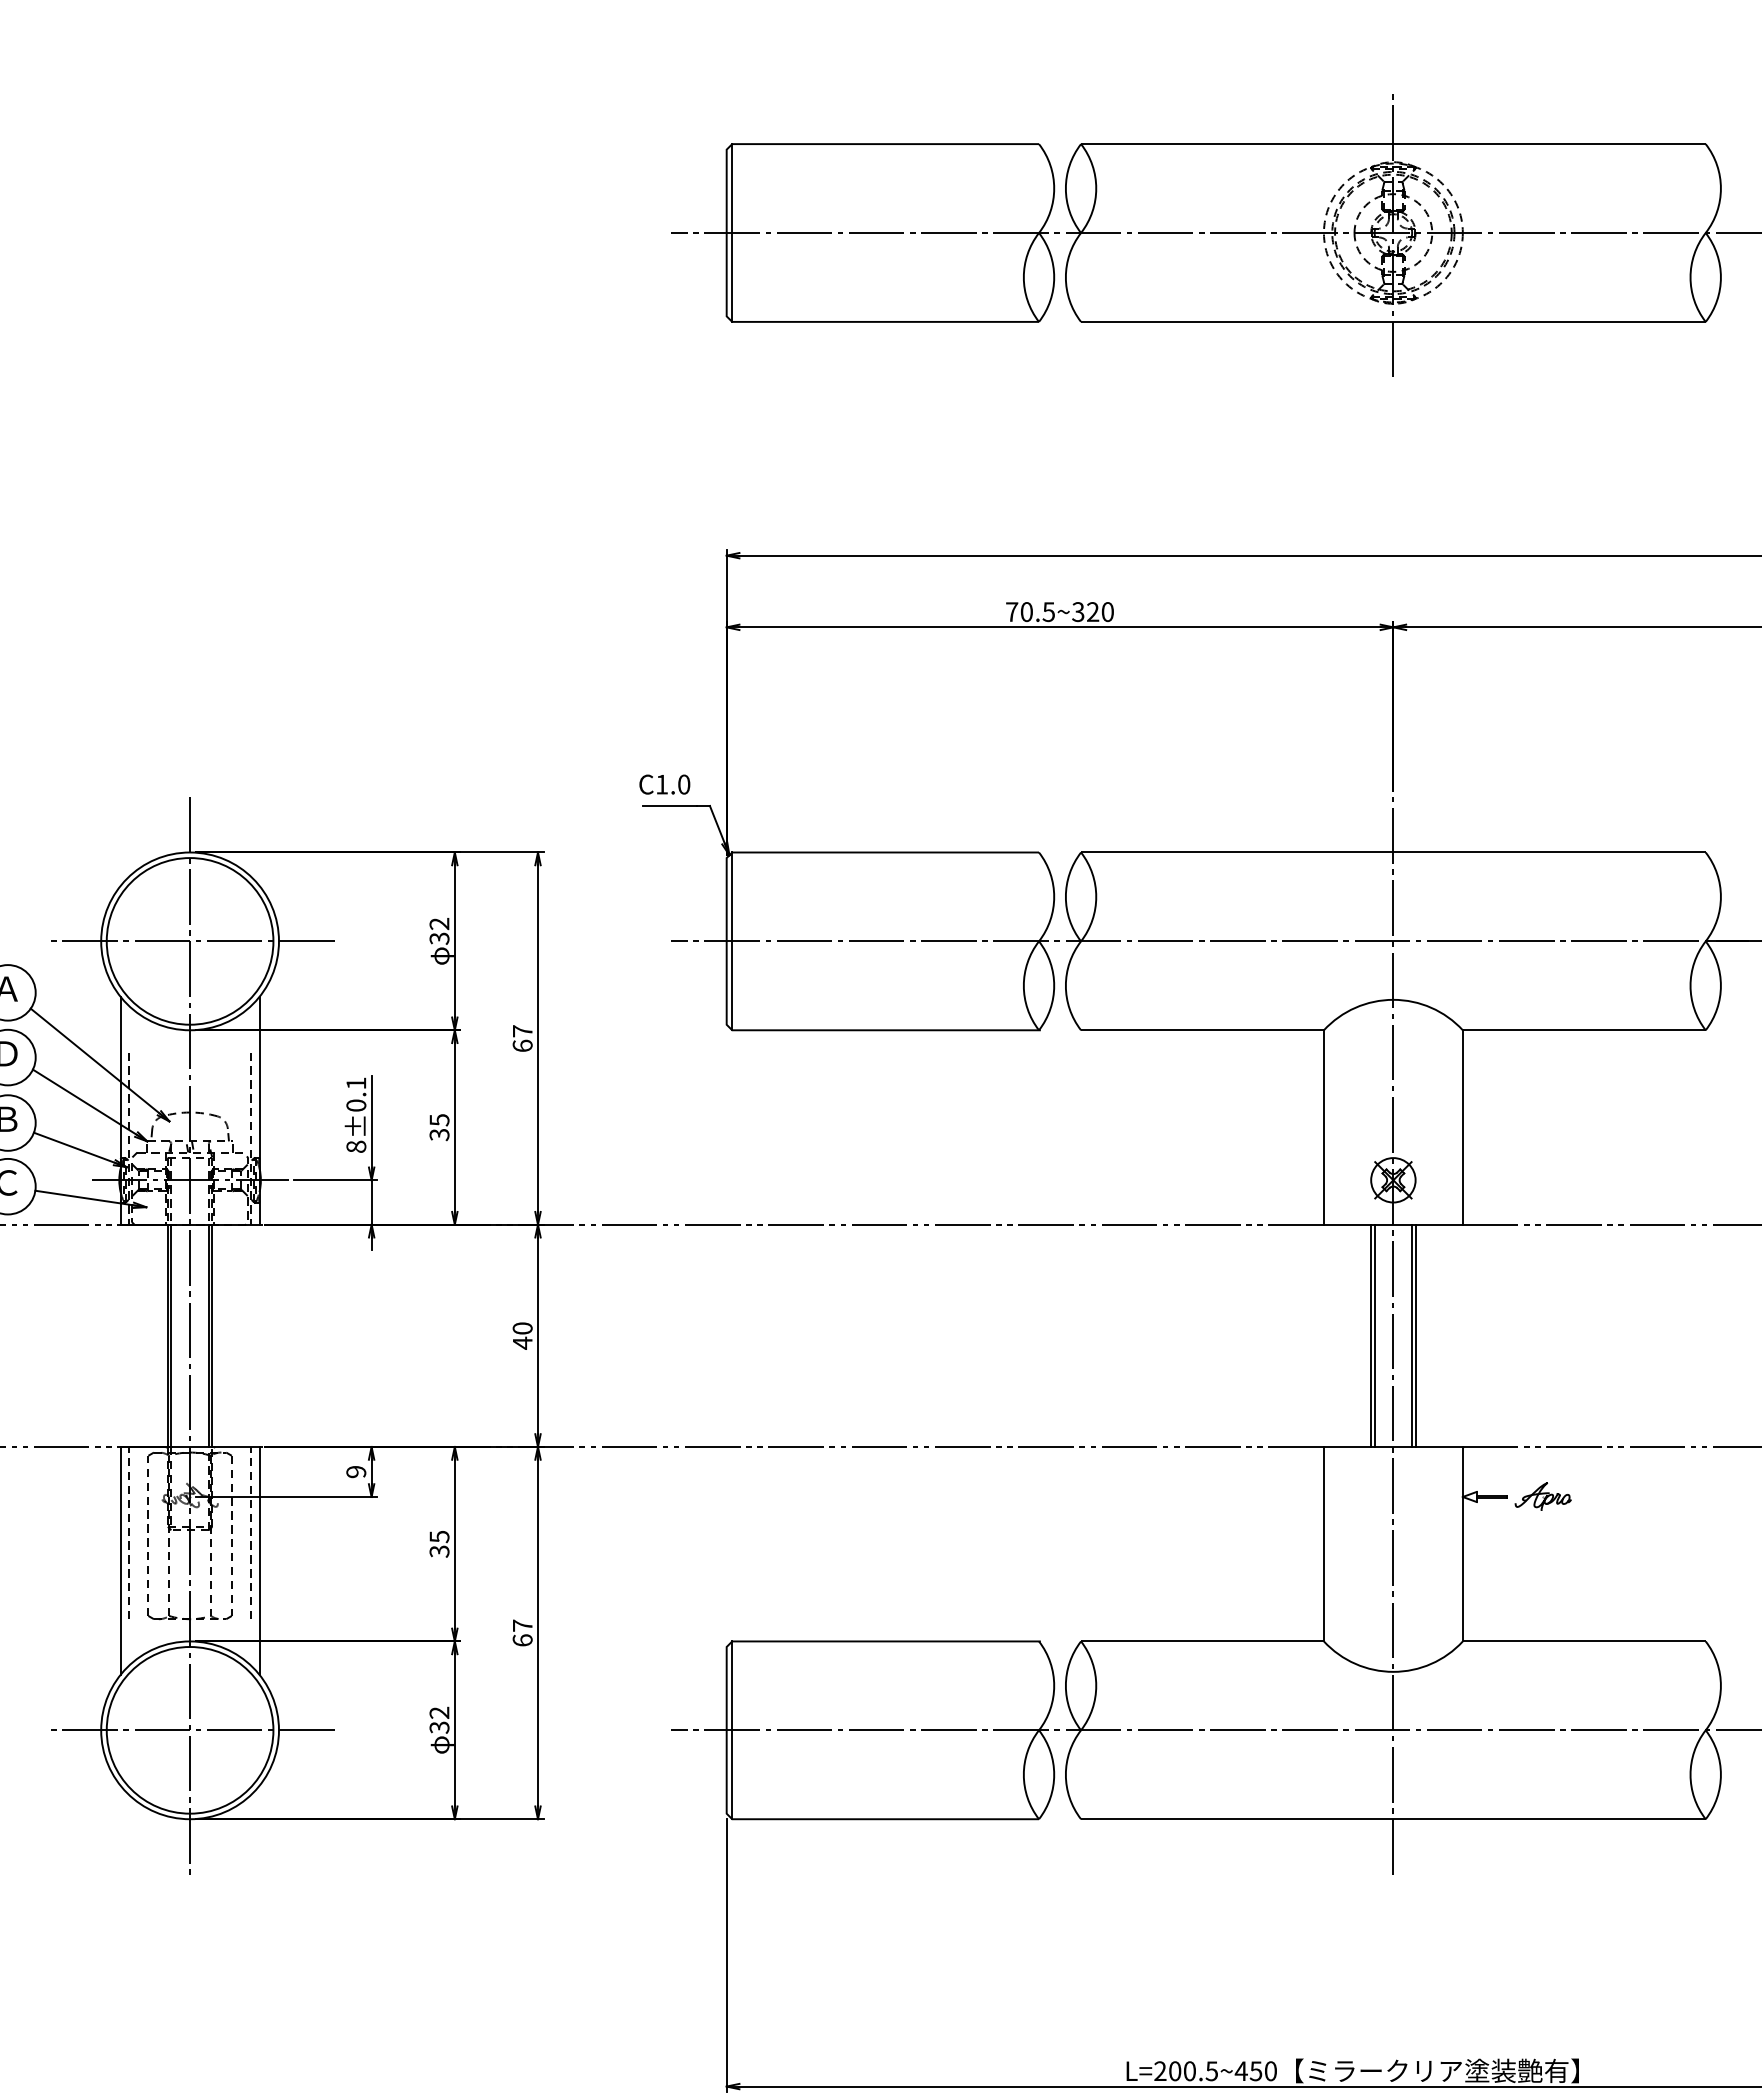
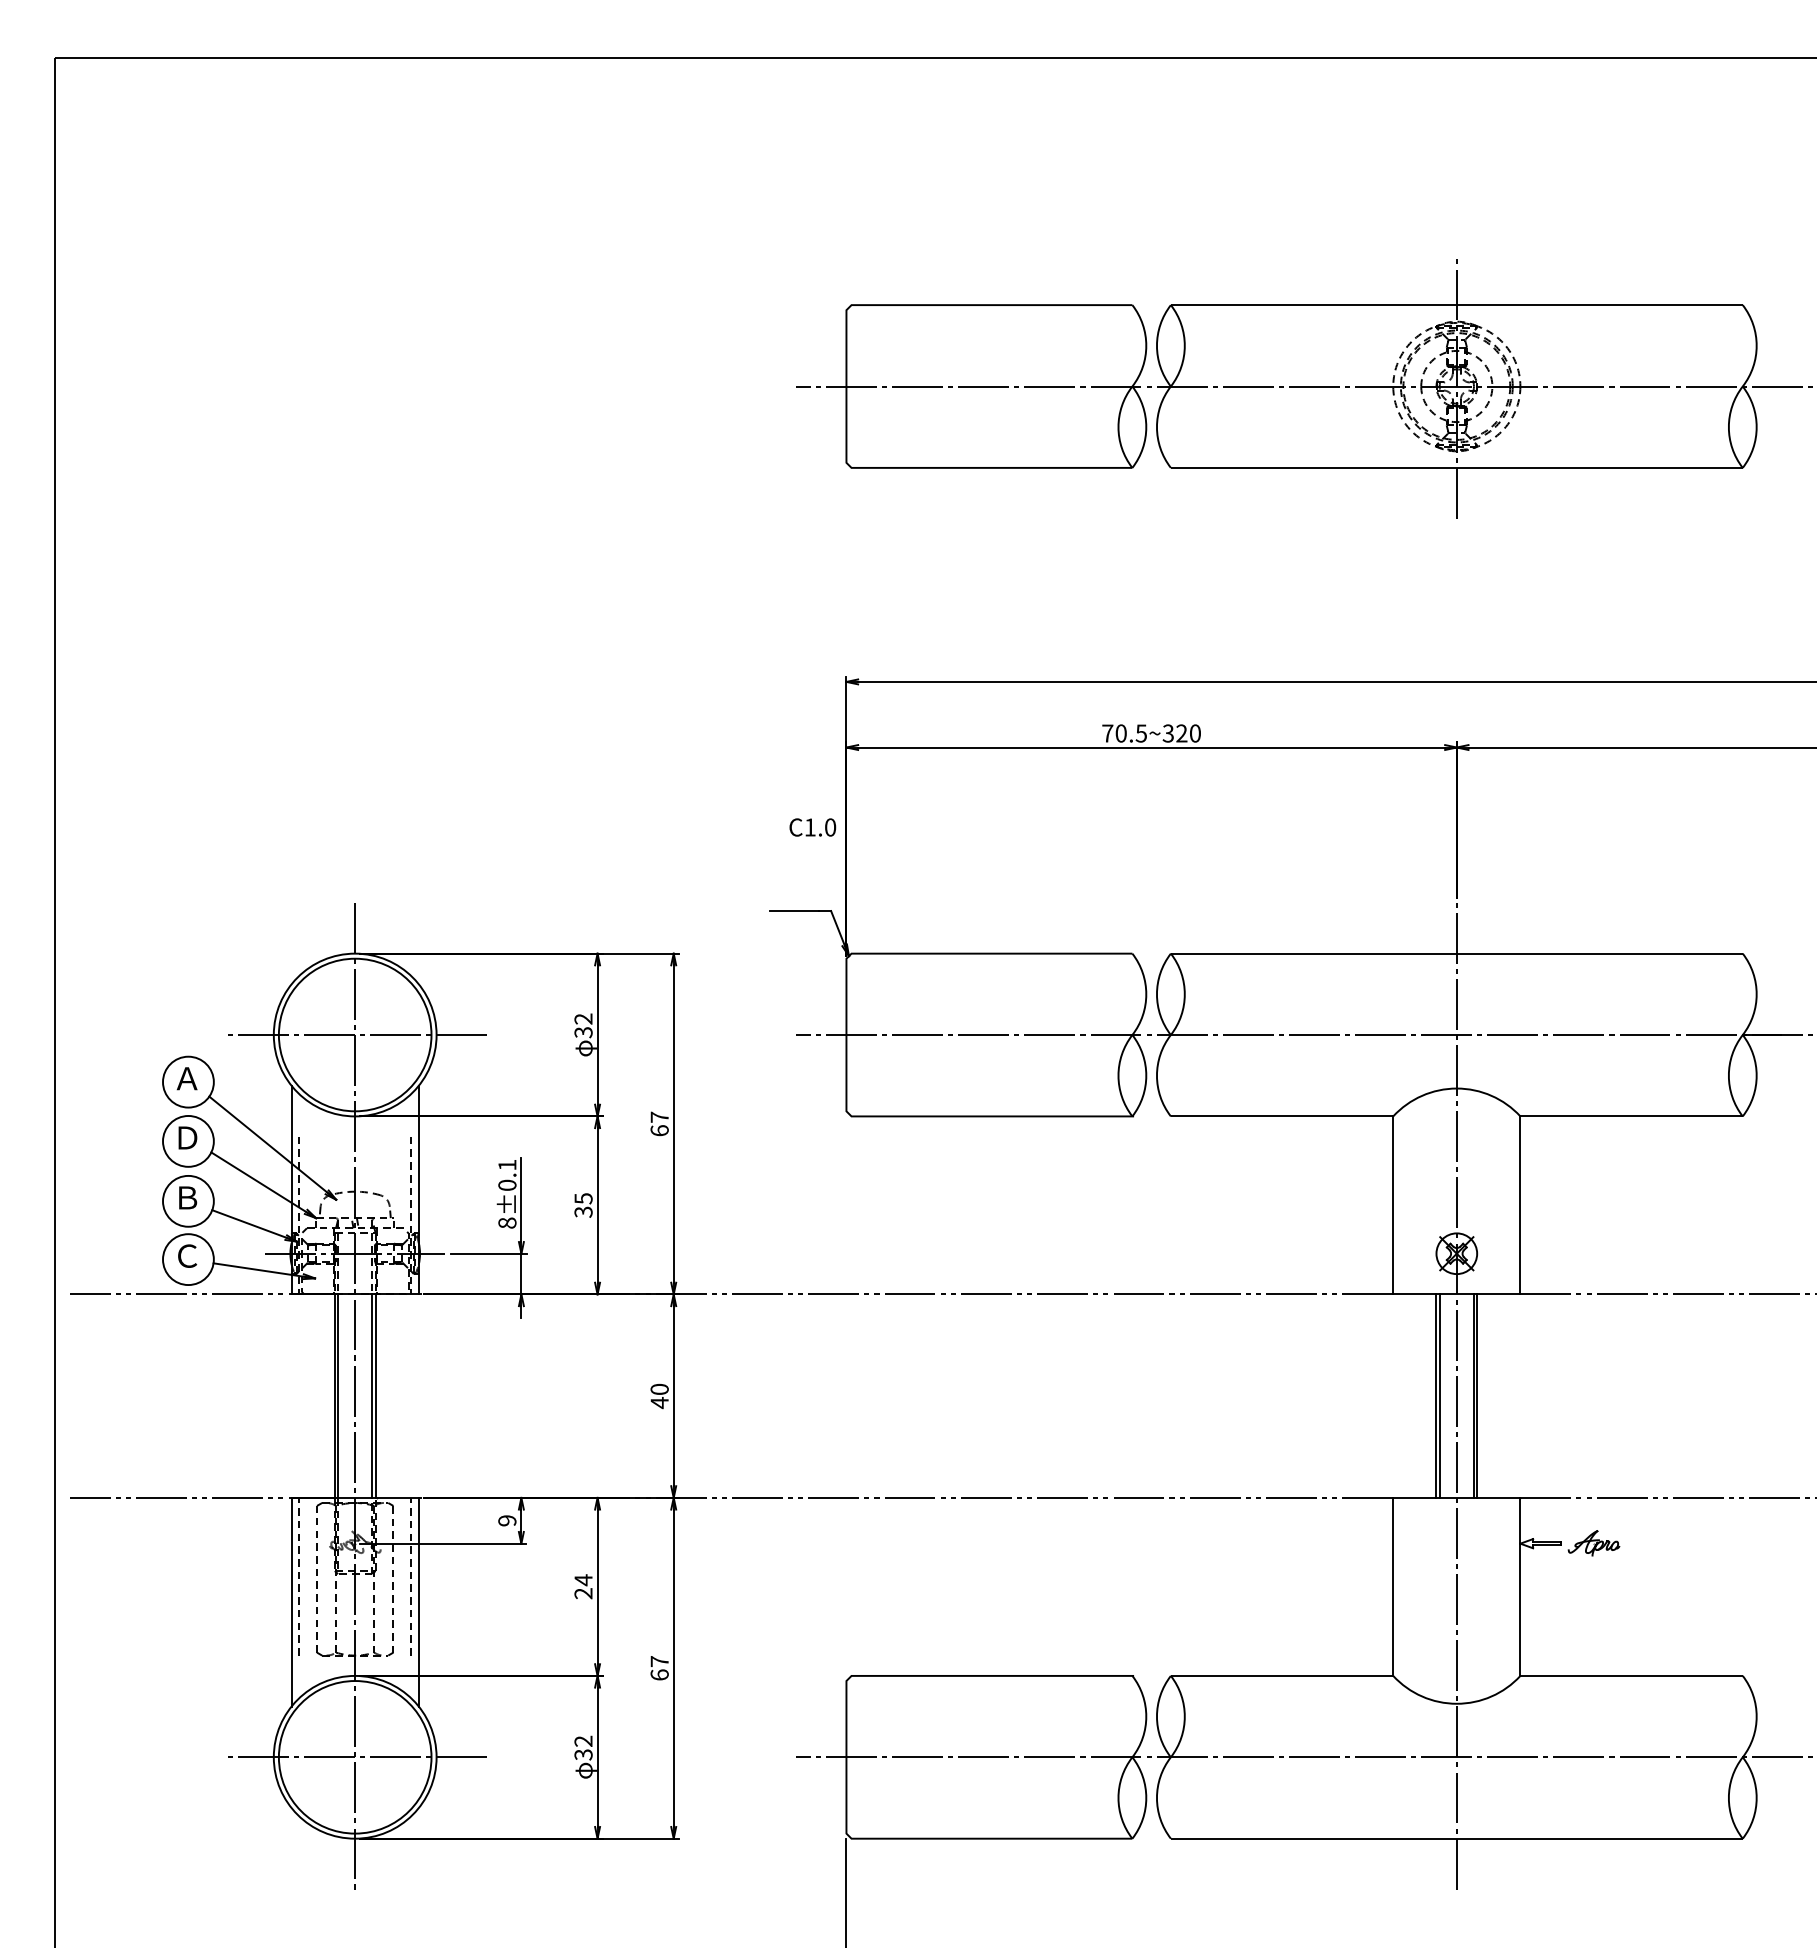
line: (732, 232) -> (851, 386), removed
text: (664, 784) -> (812, 827), moved
line: (732, 940) -> (851, 1034), removed
text: (439, 1543) -> (583, 1586), 35 -> 24
line: (732, 1729) -> (851, 1756), removed

